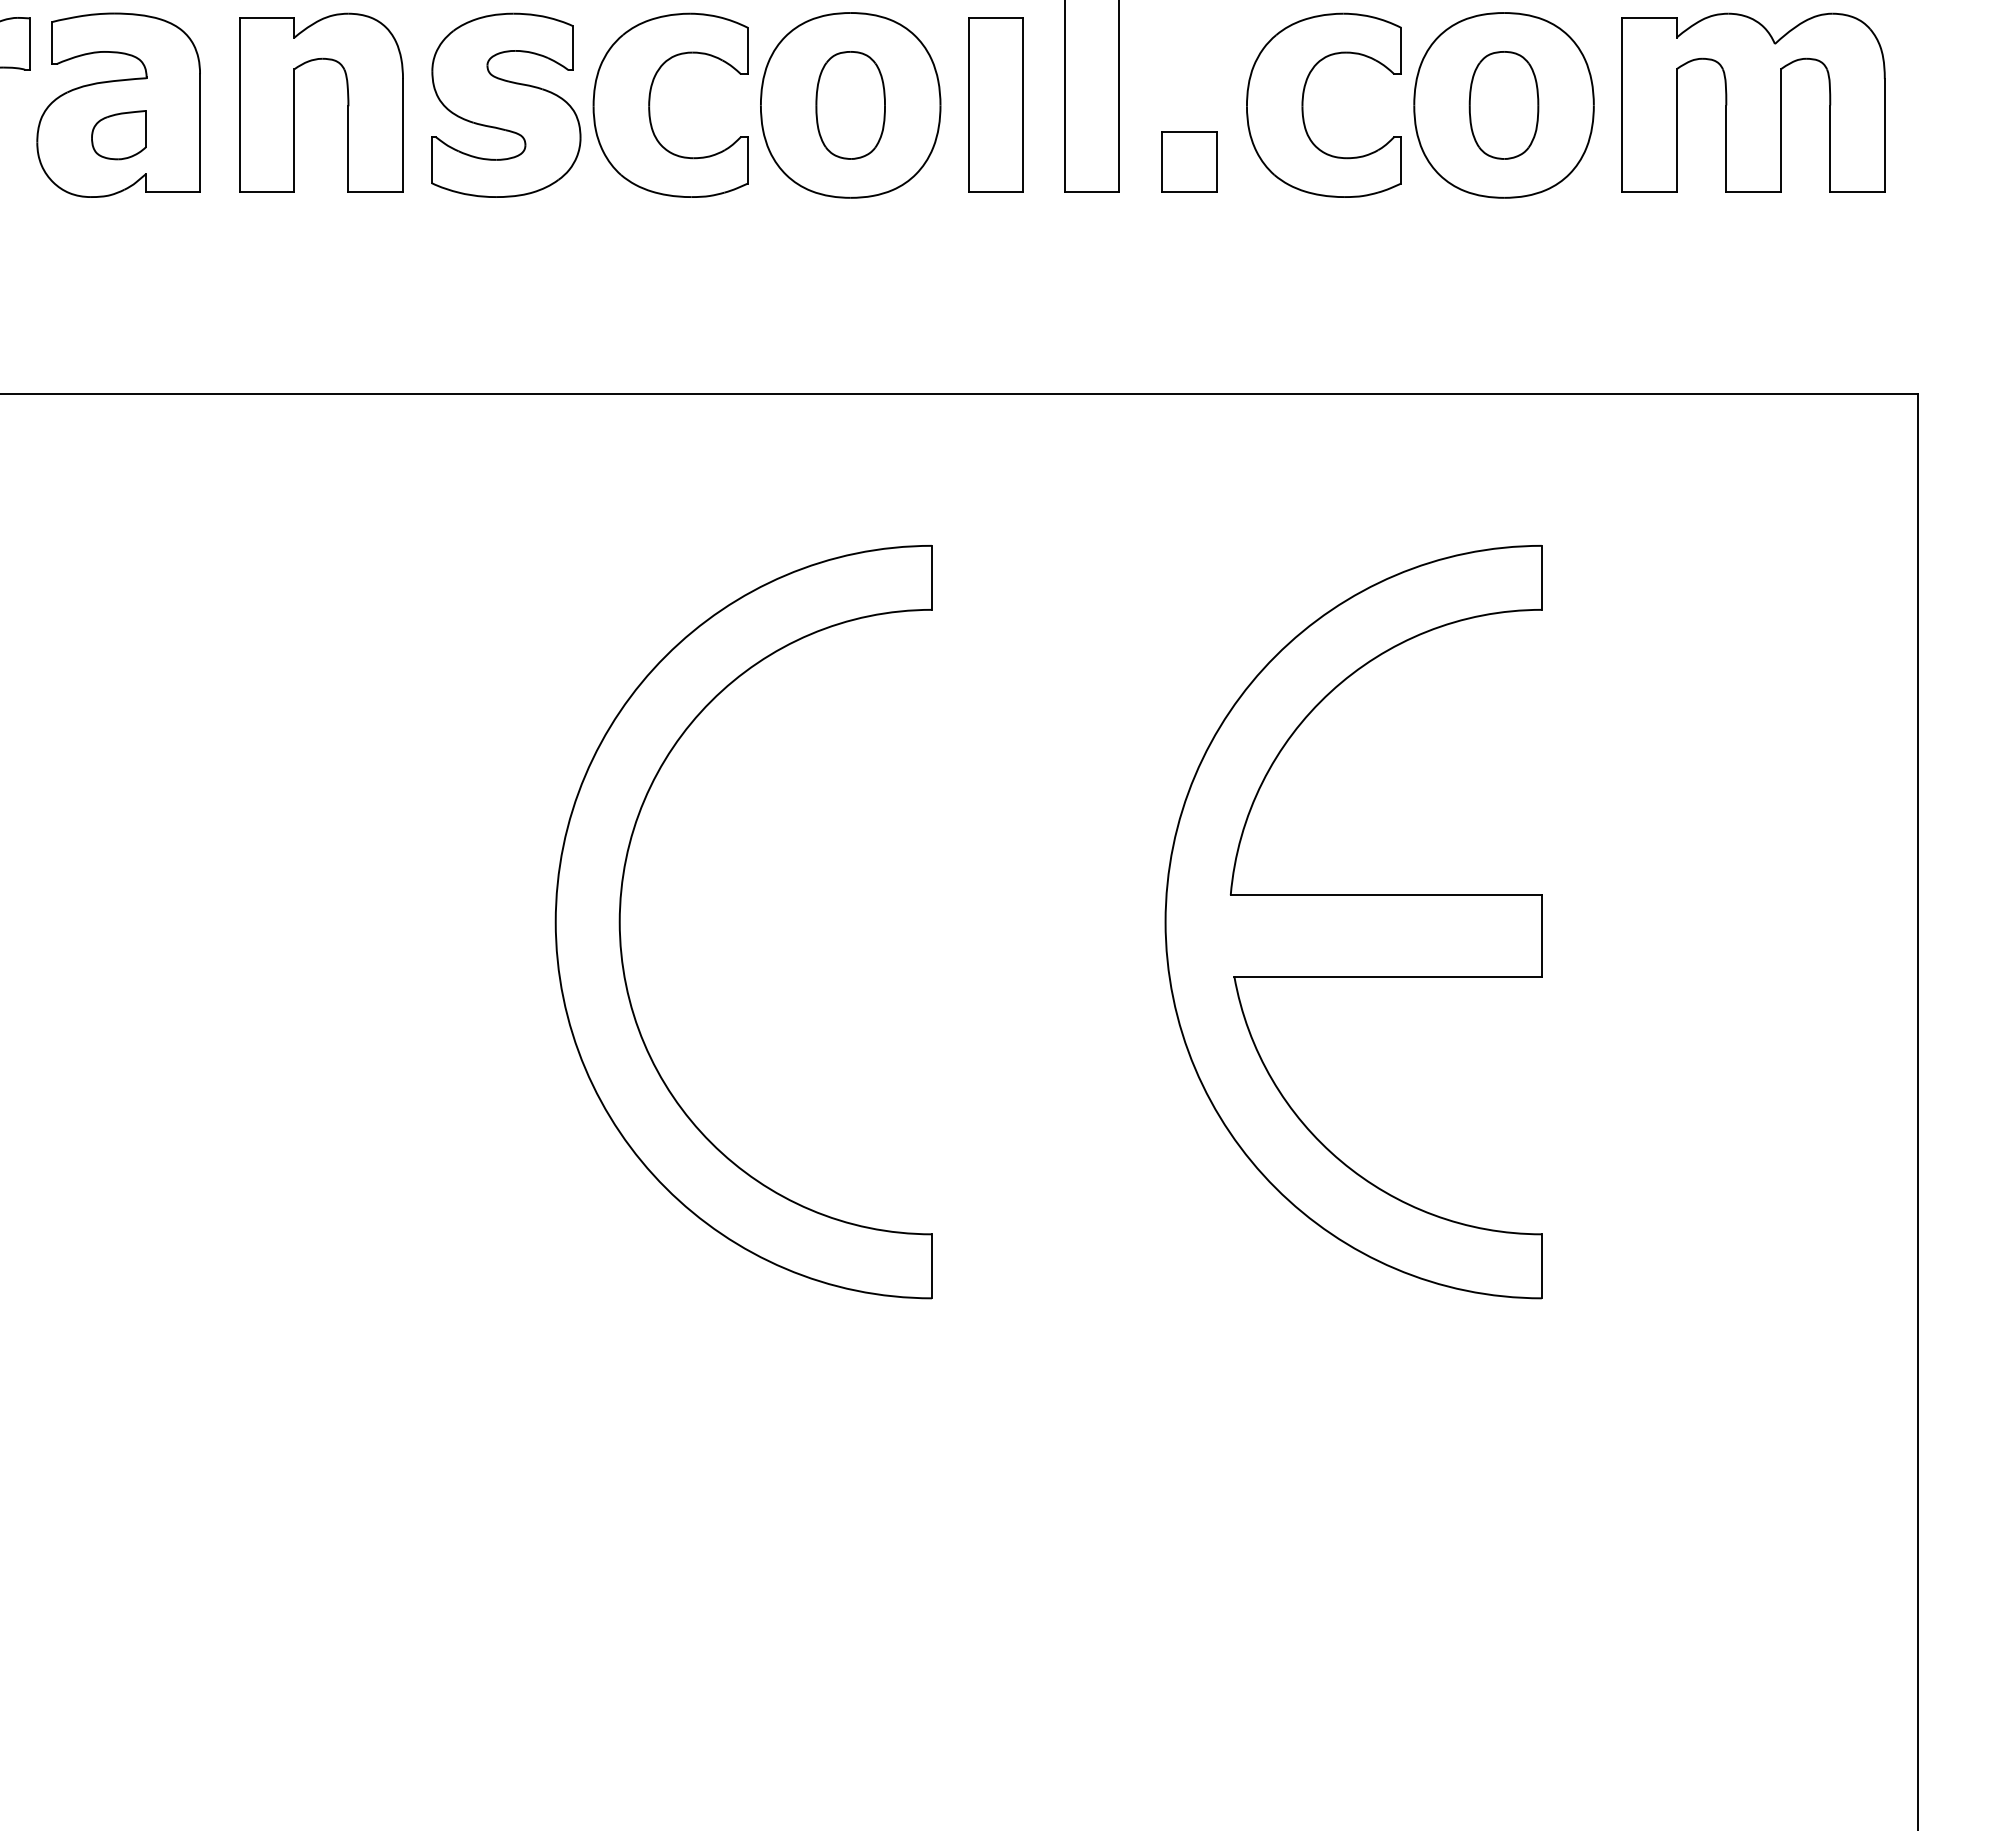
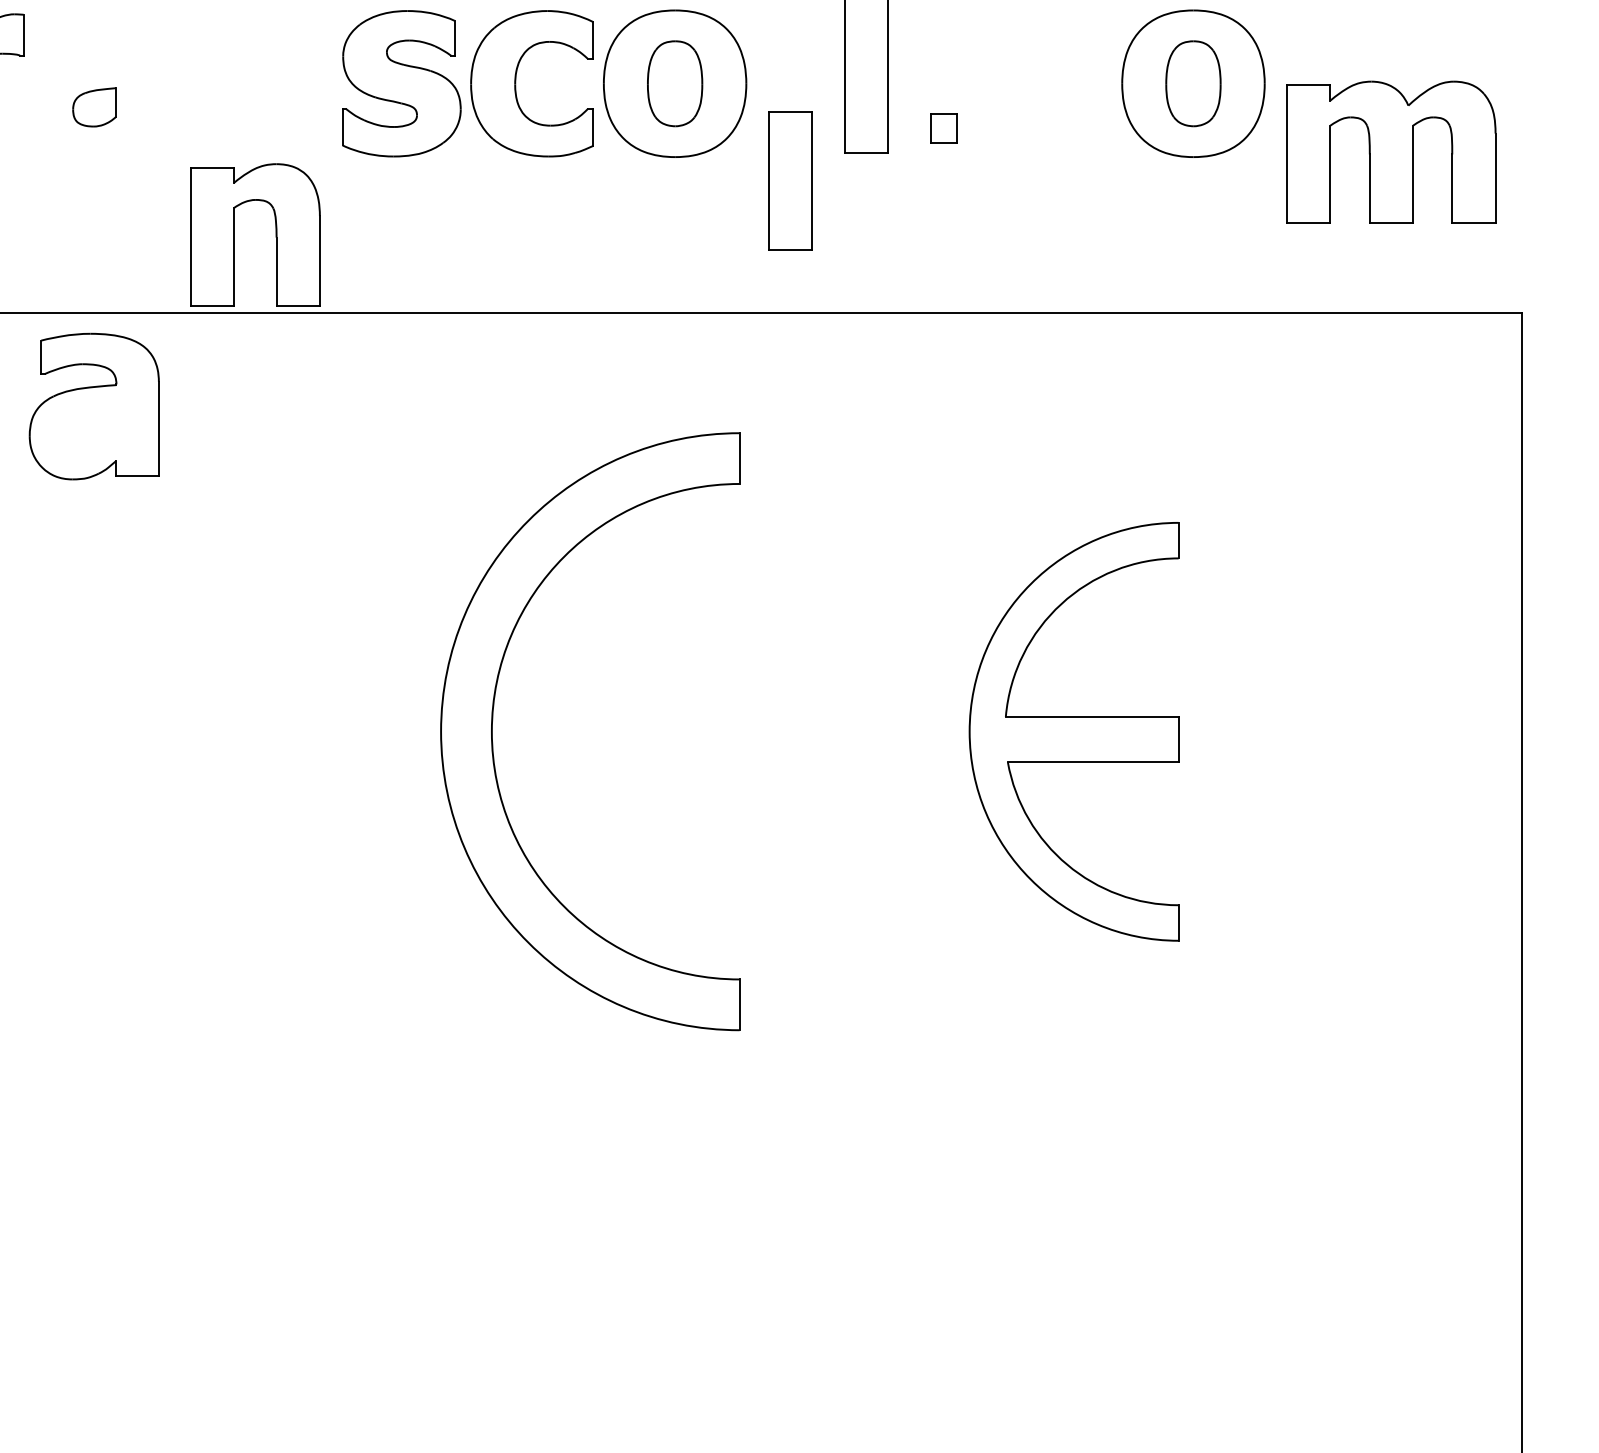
part: (347, 102) -> (275, 234), moved
part: (1753, 102) -> (1391, 152), moved
part: (118, 104) -> (94, 405), moved
part: (995, 104) -> (789, 180), moved
part: (1303, 104) -> (1034, 83), removed
part: (1189, 161) -> (943, 128), size x0.6
part: (1353, 922) -> (1074, 732), size x0.7

